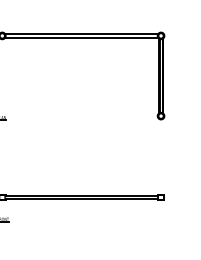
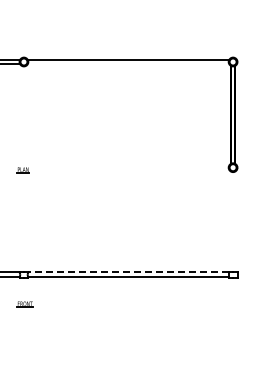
line: (81, 37) -> (128, 64), removed
line: (81, 195) -> (128, 272), solid -> dashed

